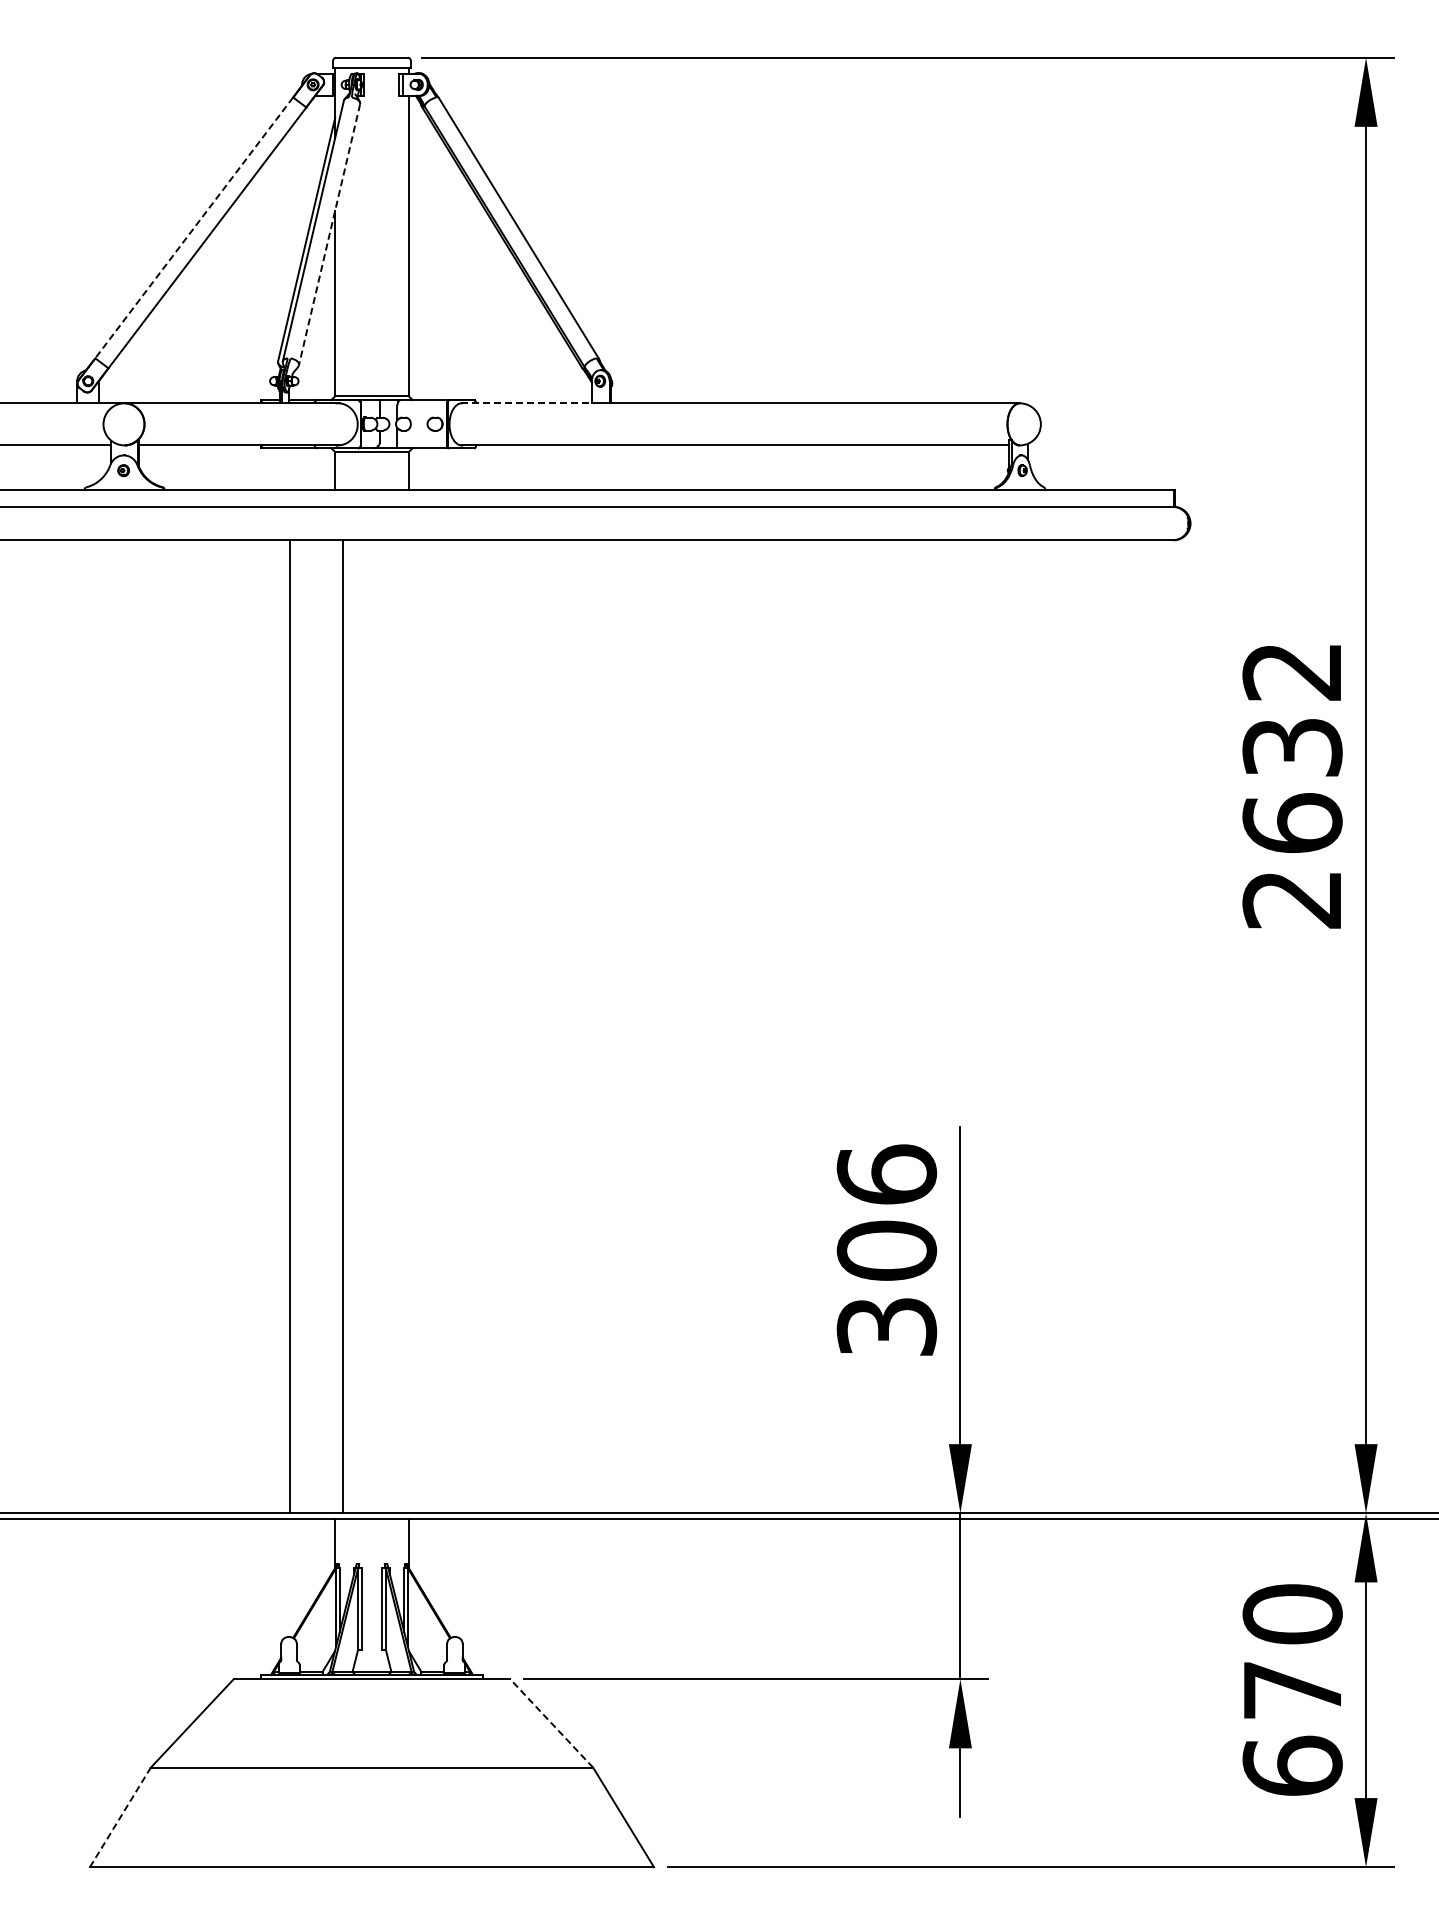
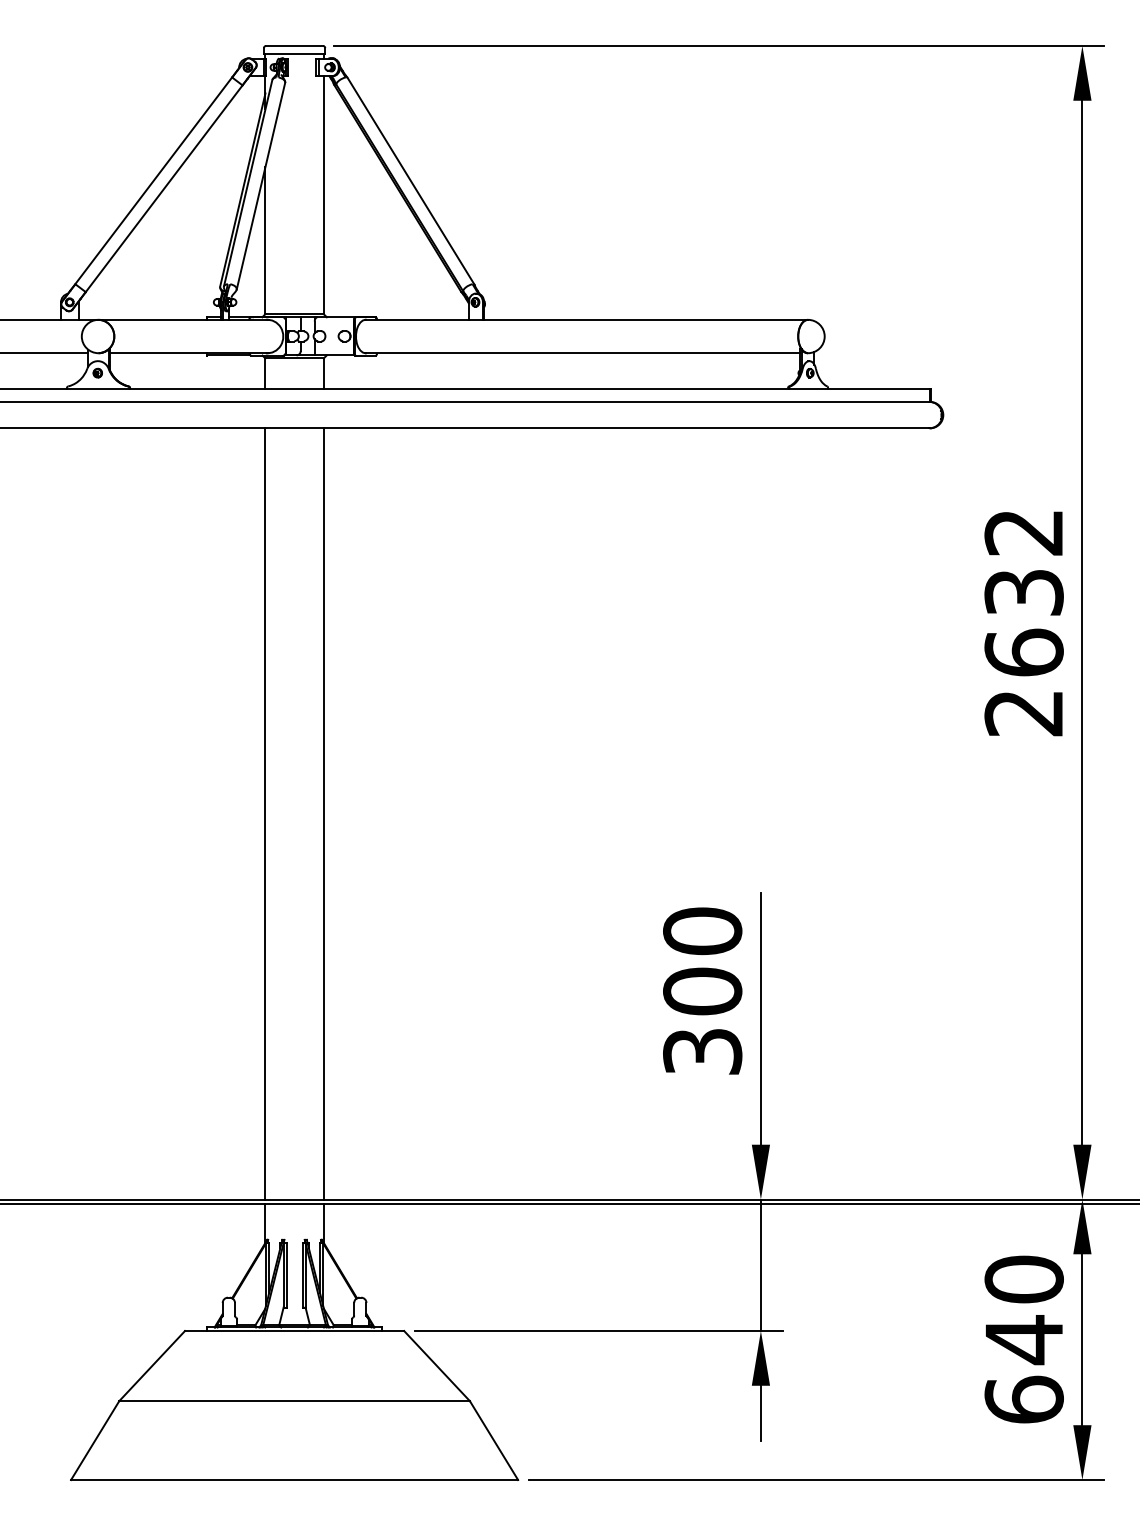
line: (194, 227) -> (153, 180), dashed -> solid
line: (329, 234) -> (260, 186), dashed -> solid
line: (526, 403) -> (417, 319), dashed -> solid
line: (290, 1026) -> (265, 813), moved
line: (342, 1026) -> (323, 813), moved
text: (886, 1174) -> (702, 931), 306 -> 300
text: (1292, 1690) -> (1024, 1339), 670 -> 640
line: (551, 1723) -> (436, 1366), dashed -> solid
line: (120, 1817) -> (95, 1440), dashed -> solid

